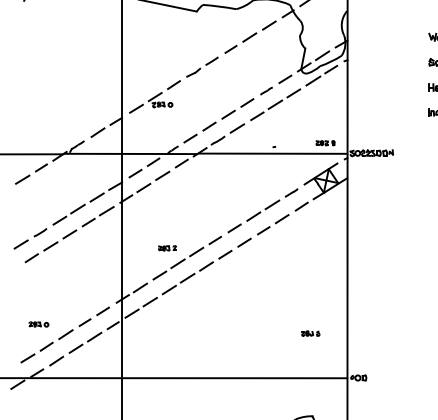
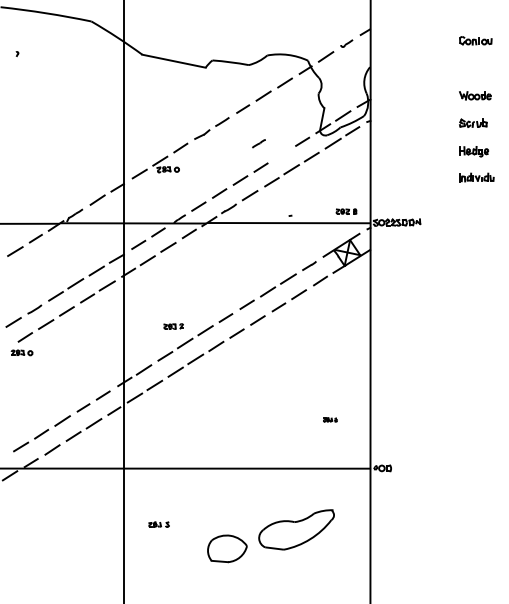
line: (266, 90) -> (258, 143), moved
part: (38, 324) -> (21, 352), moved
part: (310, 333) -> (330, 419), size x0.7

